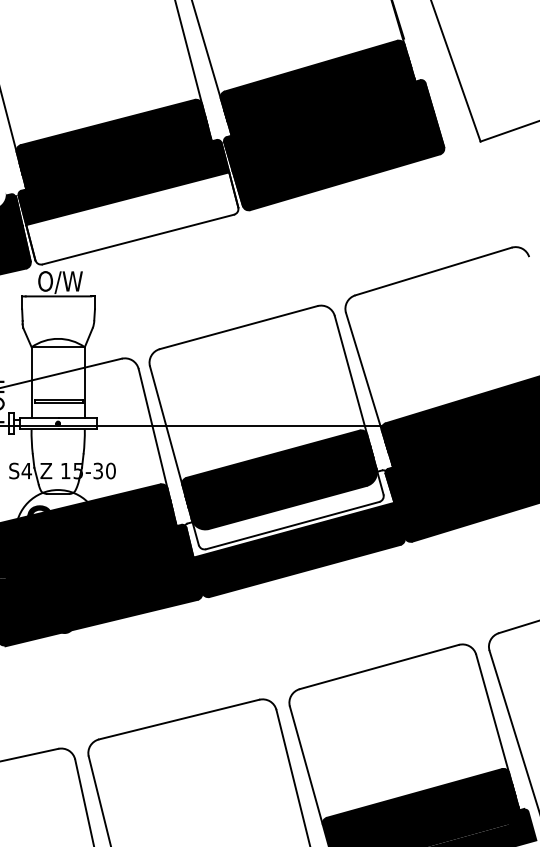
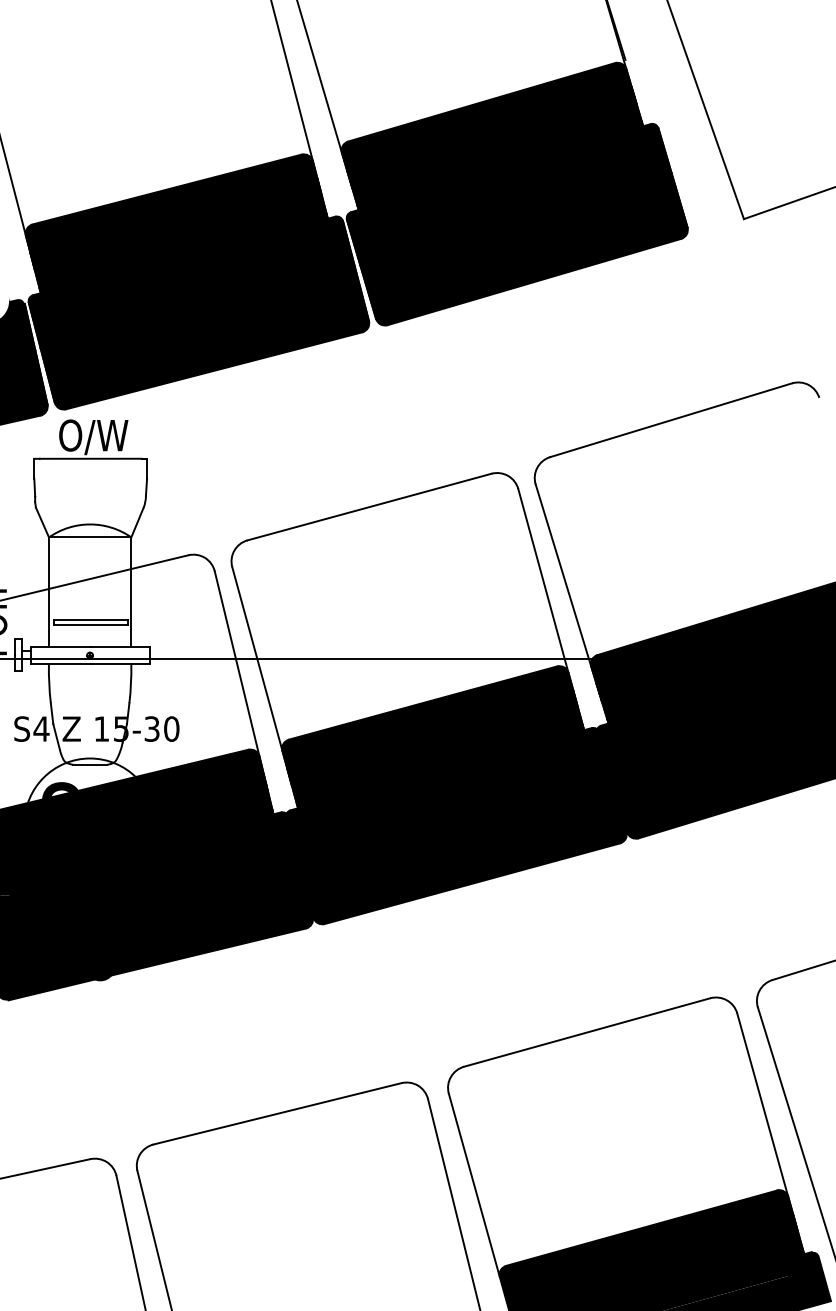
fill: (132, 218) -> (205, 338), added
fill: (289, 512) -> (448, 793), added

